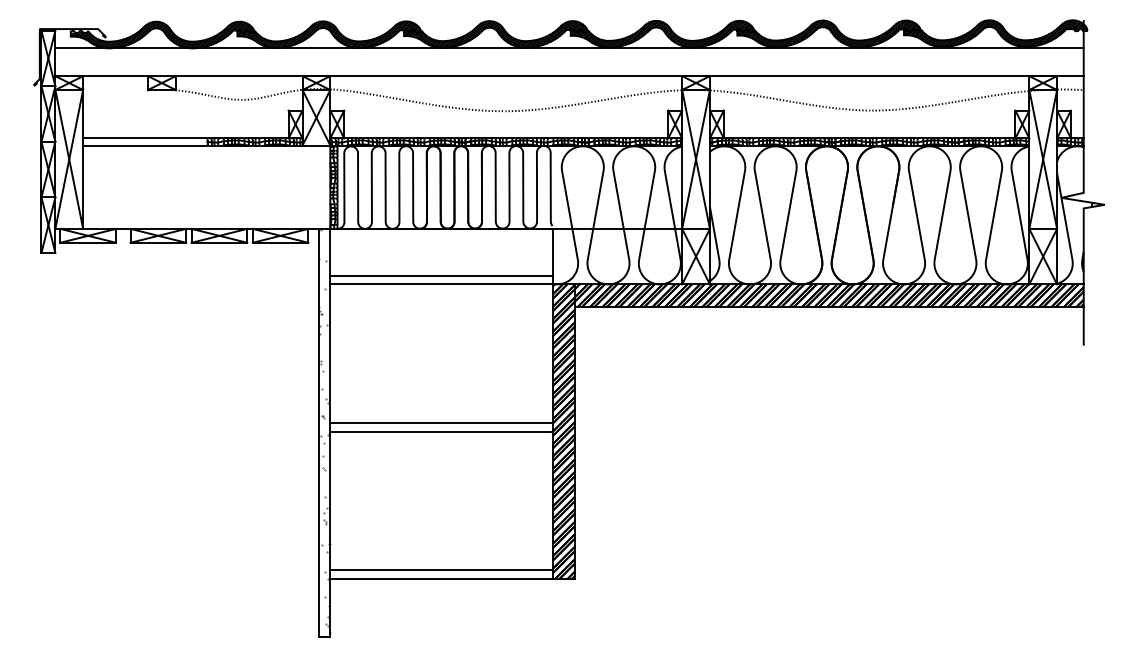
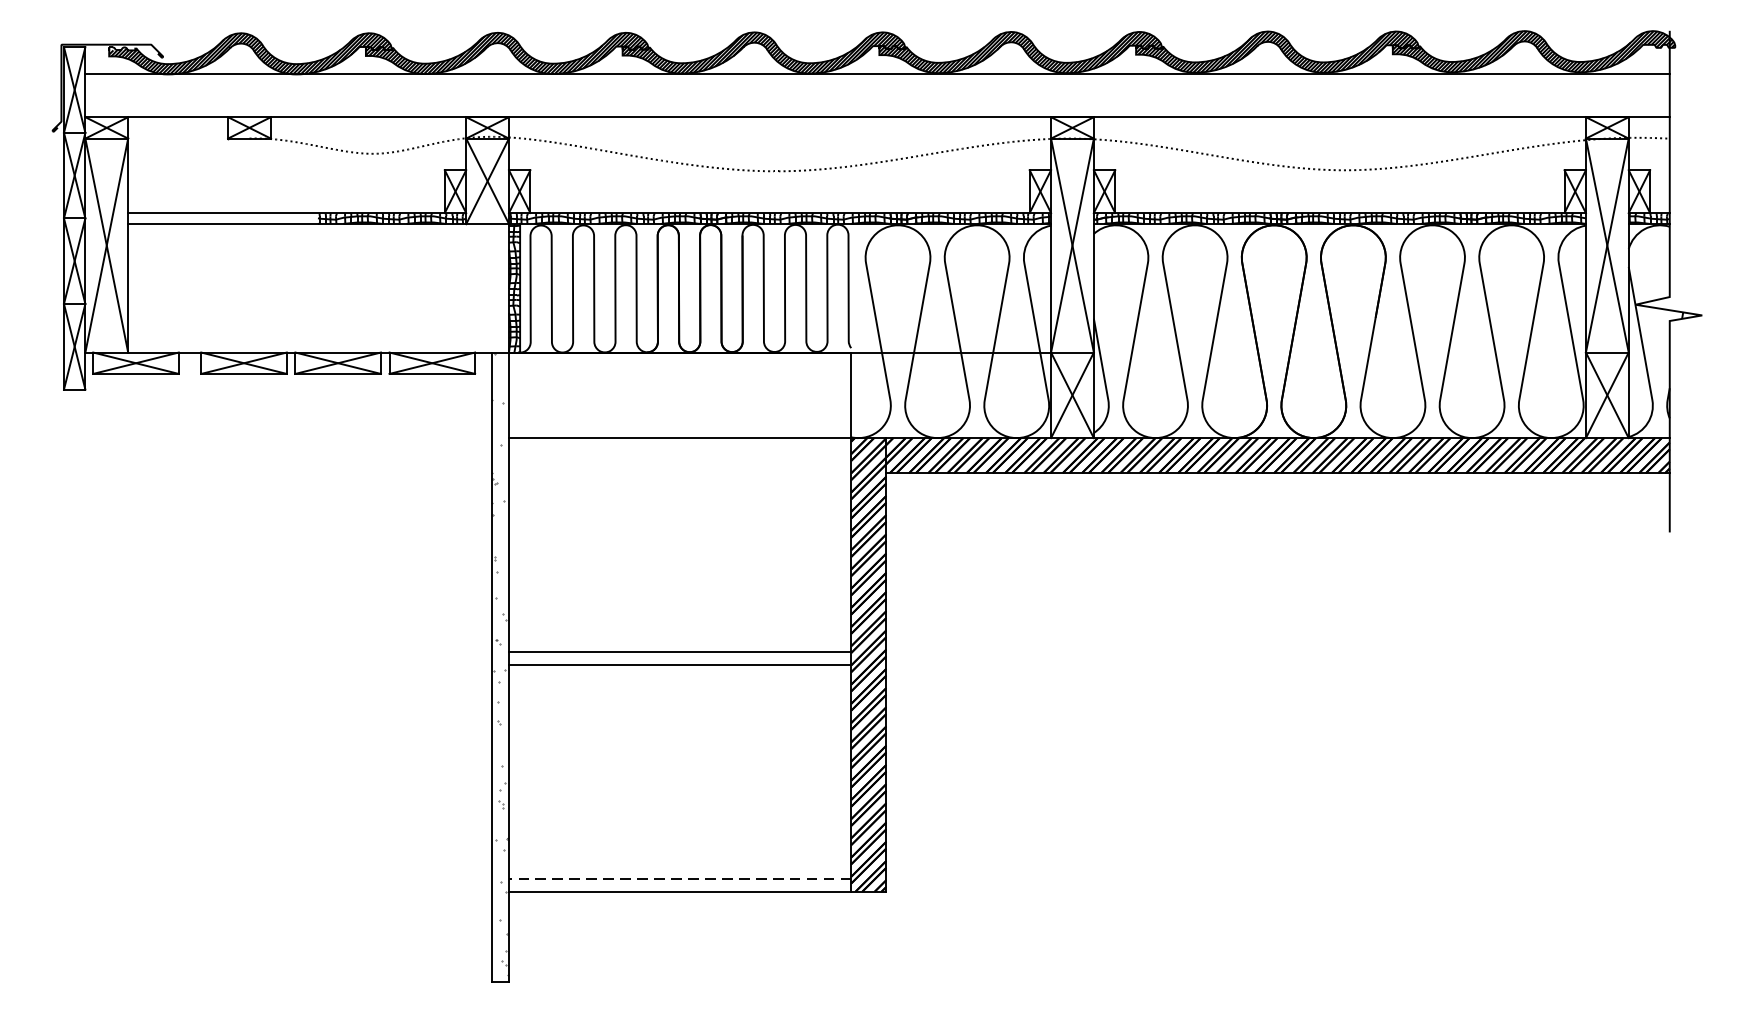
line: (441, 276) -> (680, 425), removed
line: (440, 570) -> (678, 878), solid -> dashed

